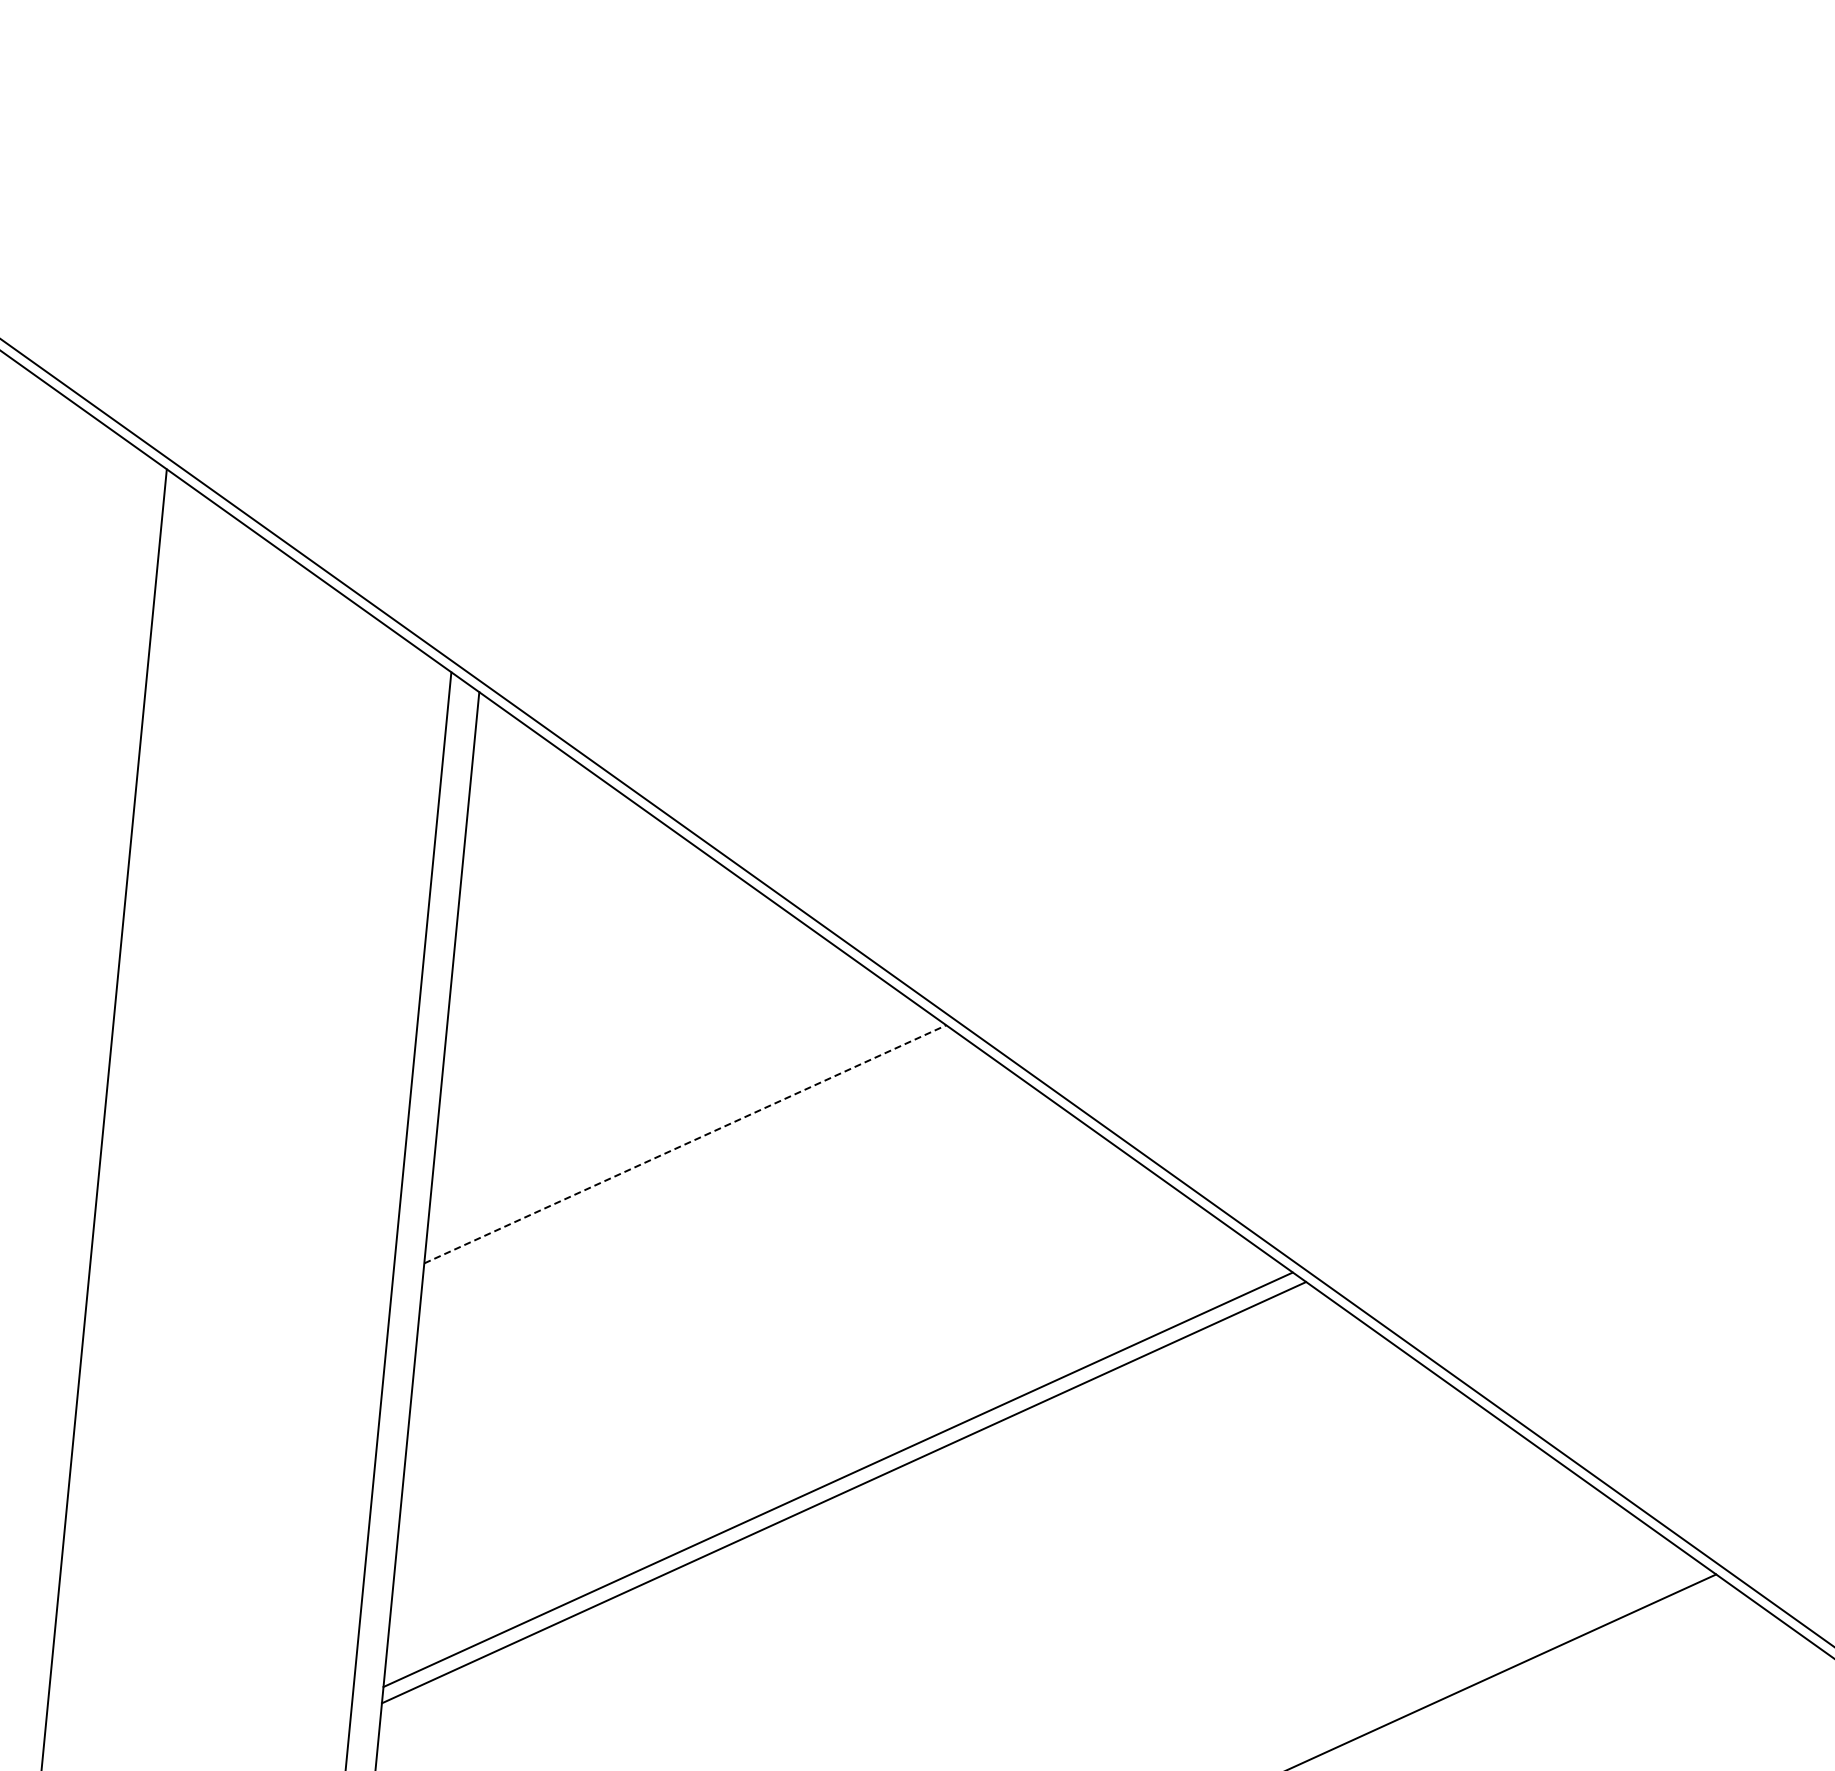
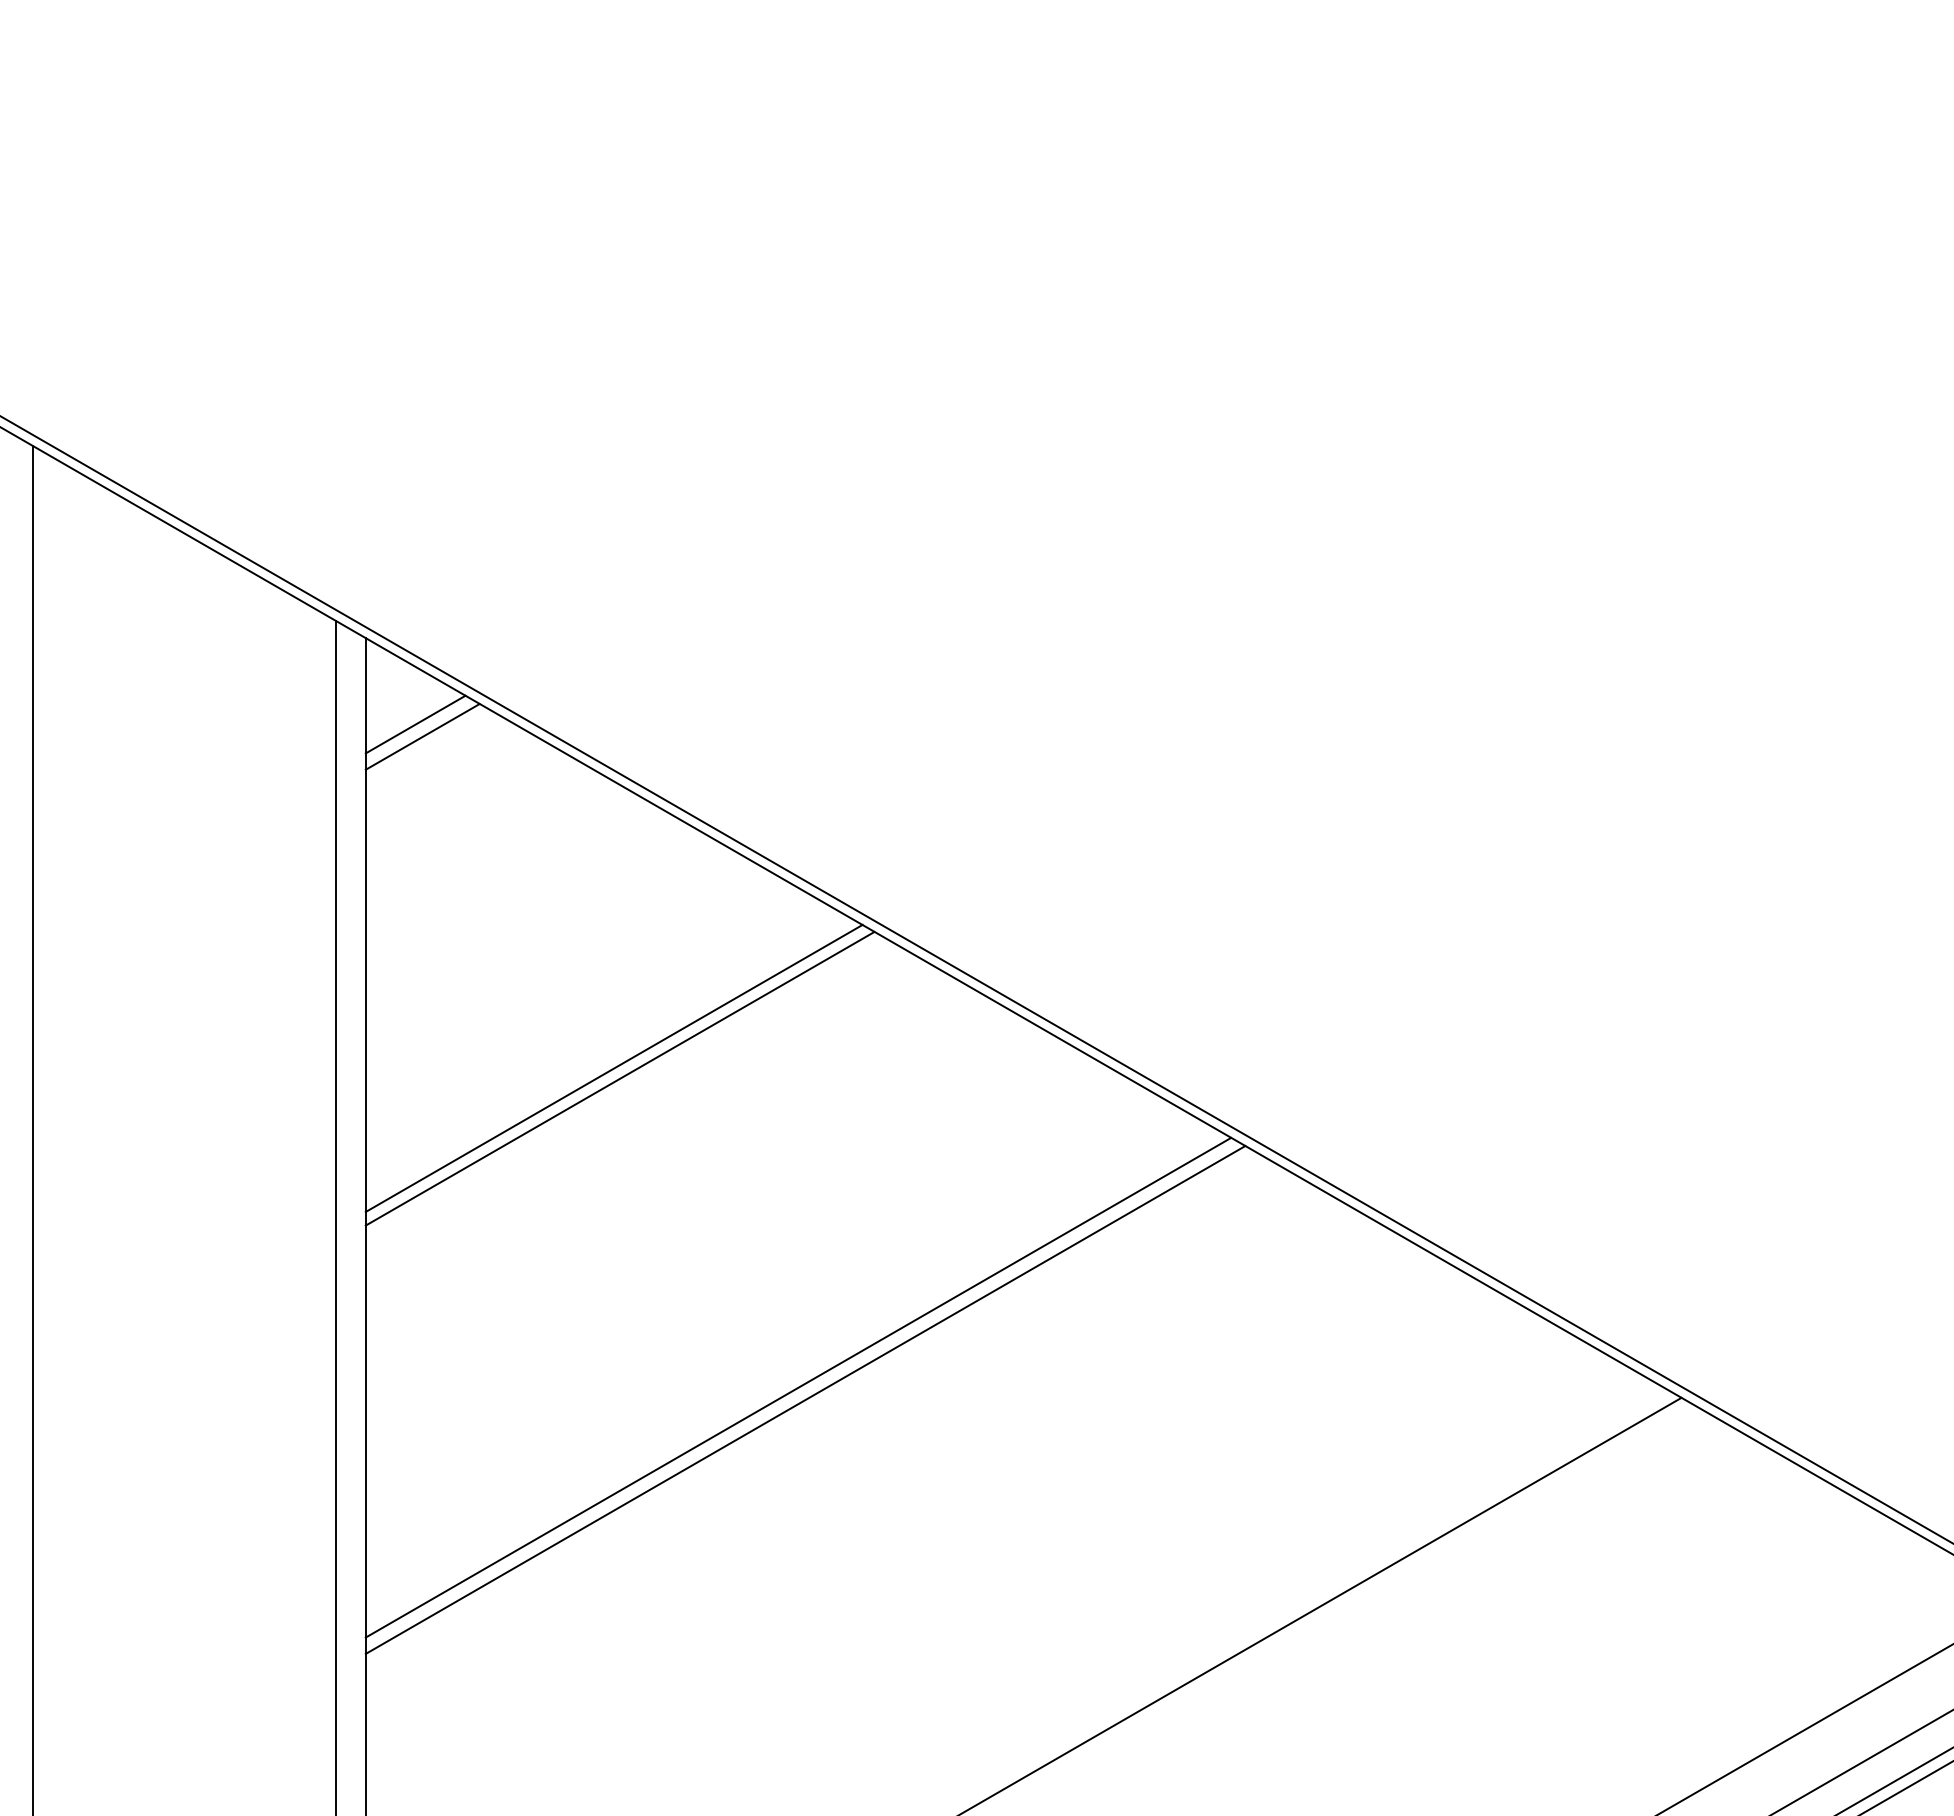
line: (520, 782) -> (415, 724), added
line: (526, 795) -> (422, 736), added
line: (685, 1144) -> (614, 1068), dashed -> solid
line: (689, 1154) -> (619, 1078), added

